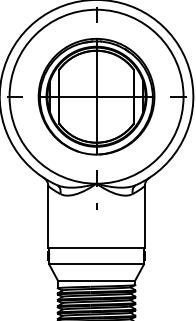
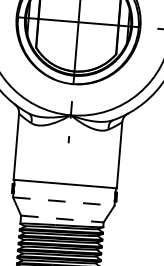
line: (97, 264) -> (64, 201), solid -> dashed
line: (96, 280) -> (62, 218), solid -> dashed

